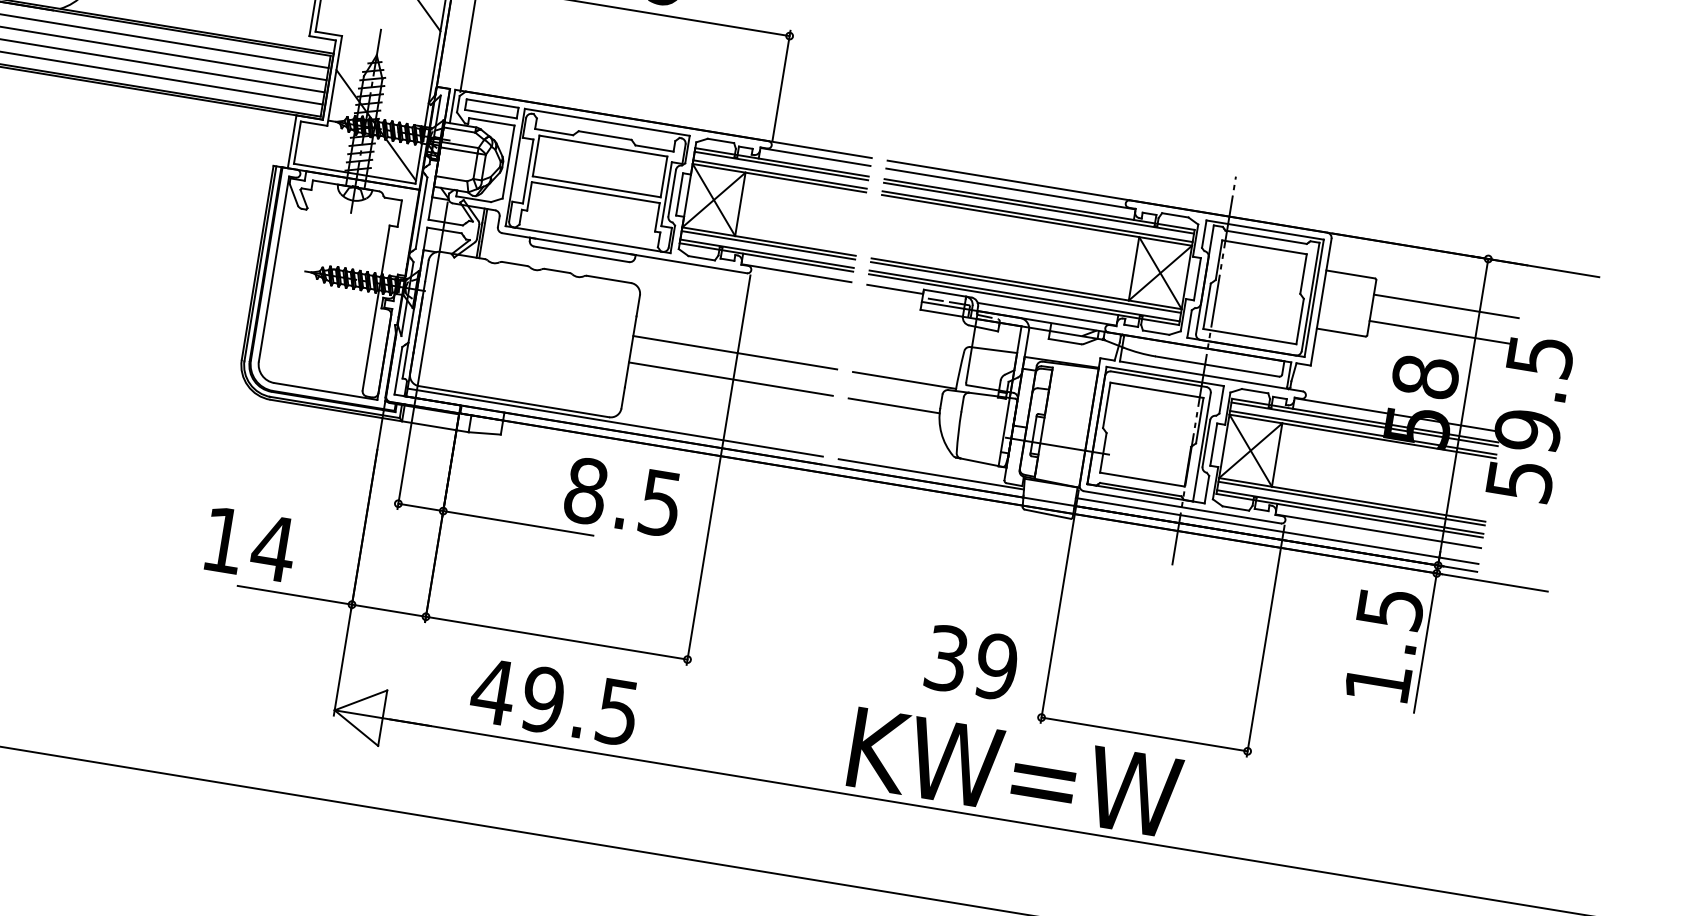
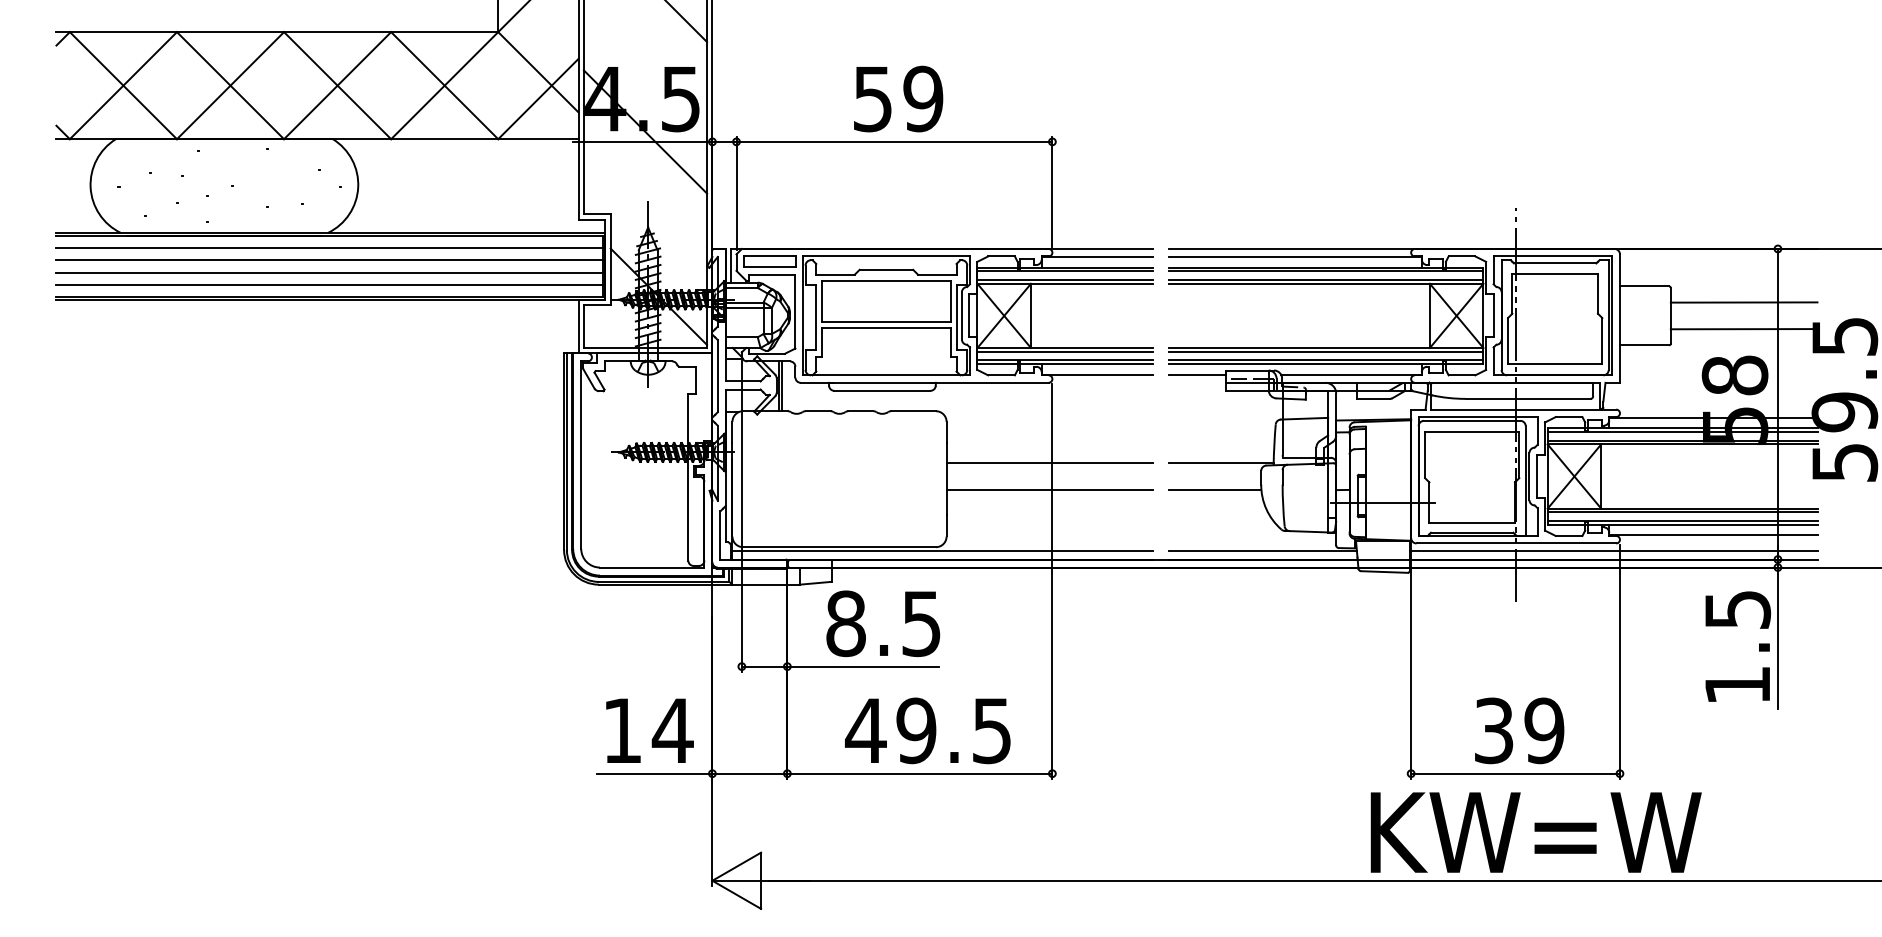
text: (623, 496) -> (883, 623), moved
text: (250, 544) -> (649, 730), moved
text: (971, 662) -> (1519, 730), moved
text: (554, 701) -> (927, 730), moved
text: (1014, 772) -> (1535, 832), moved

